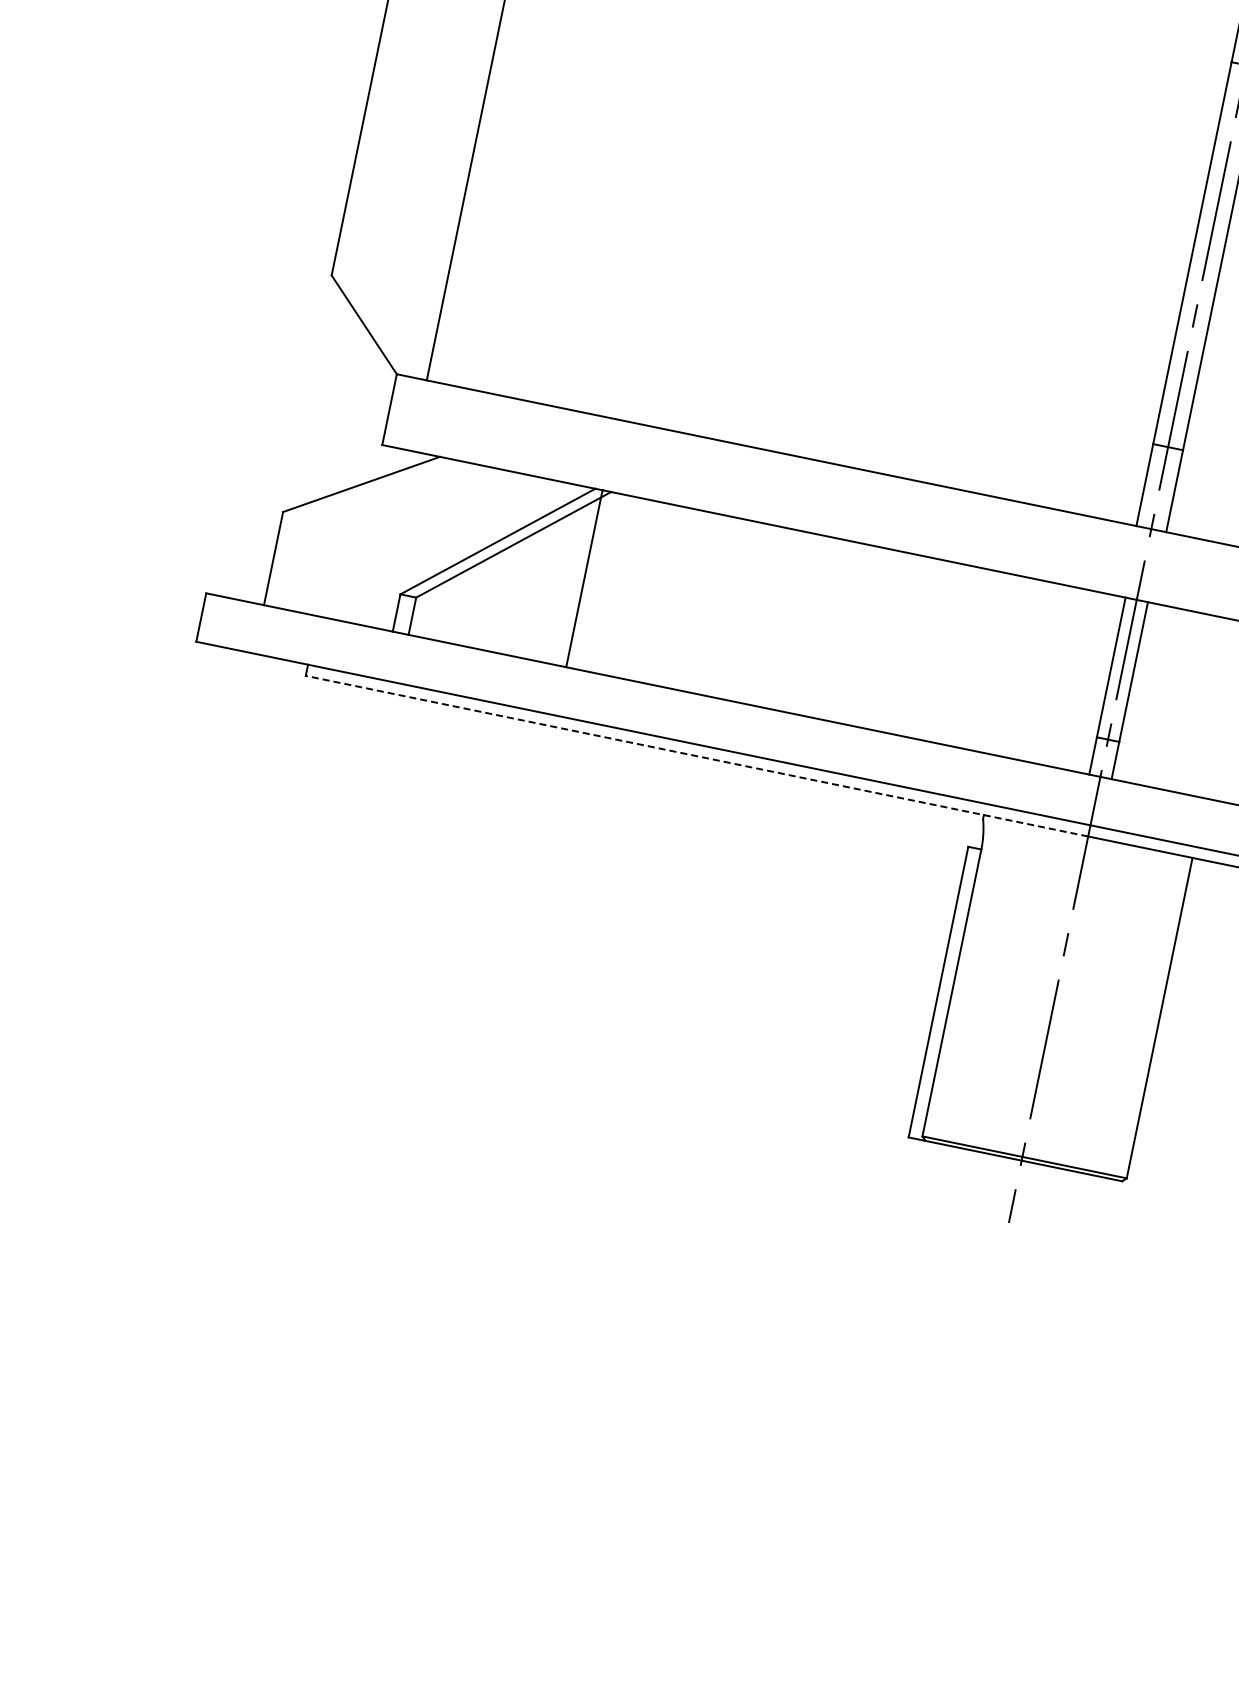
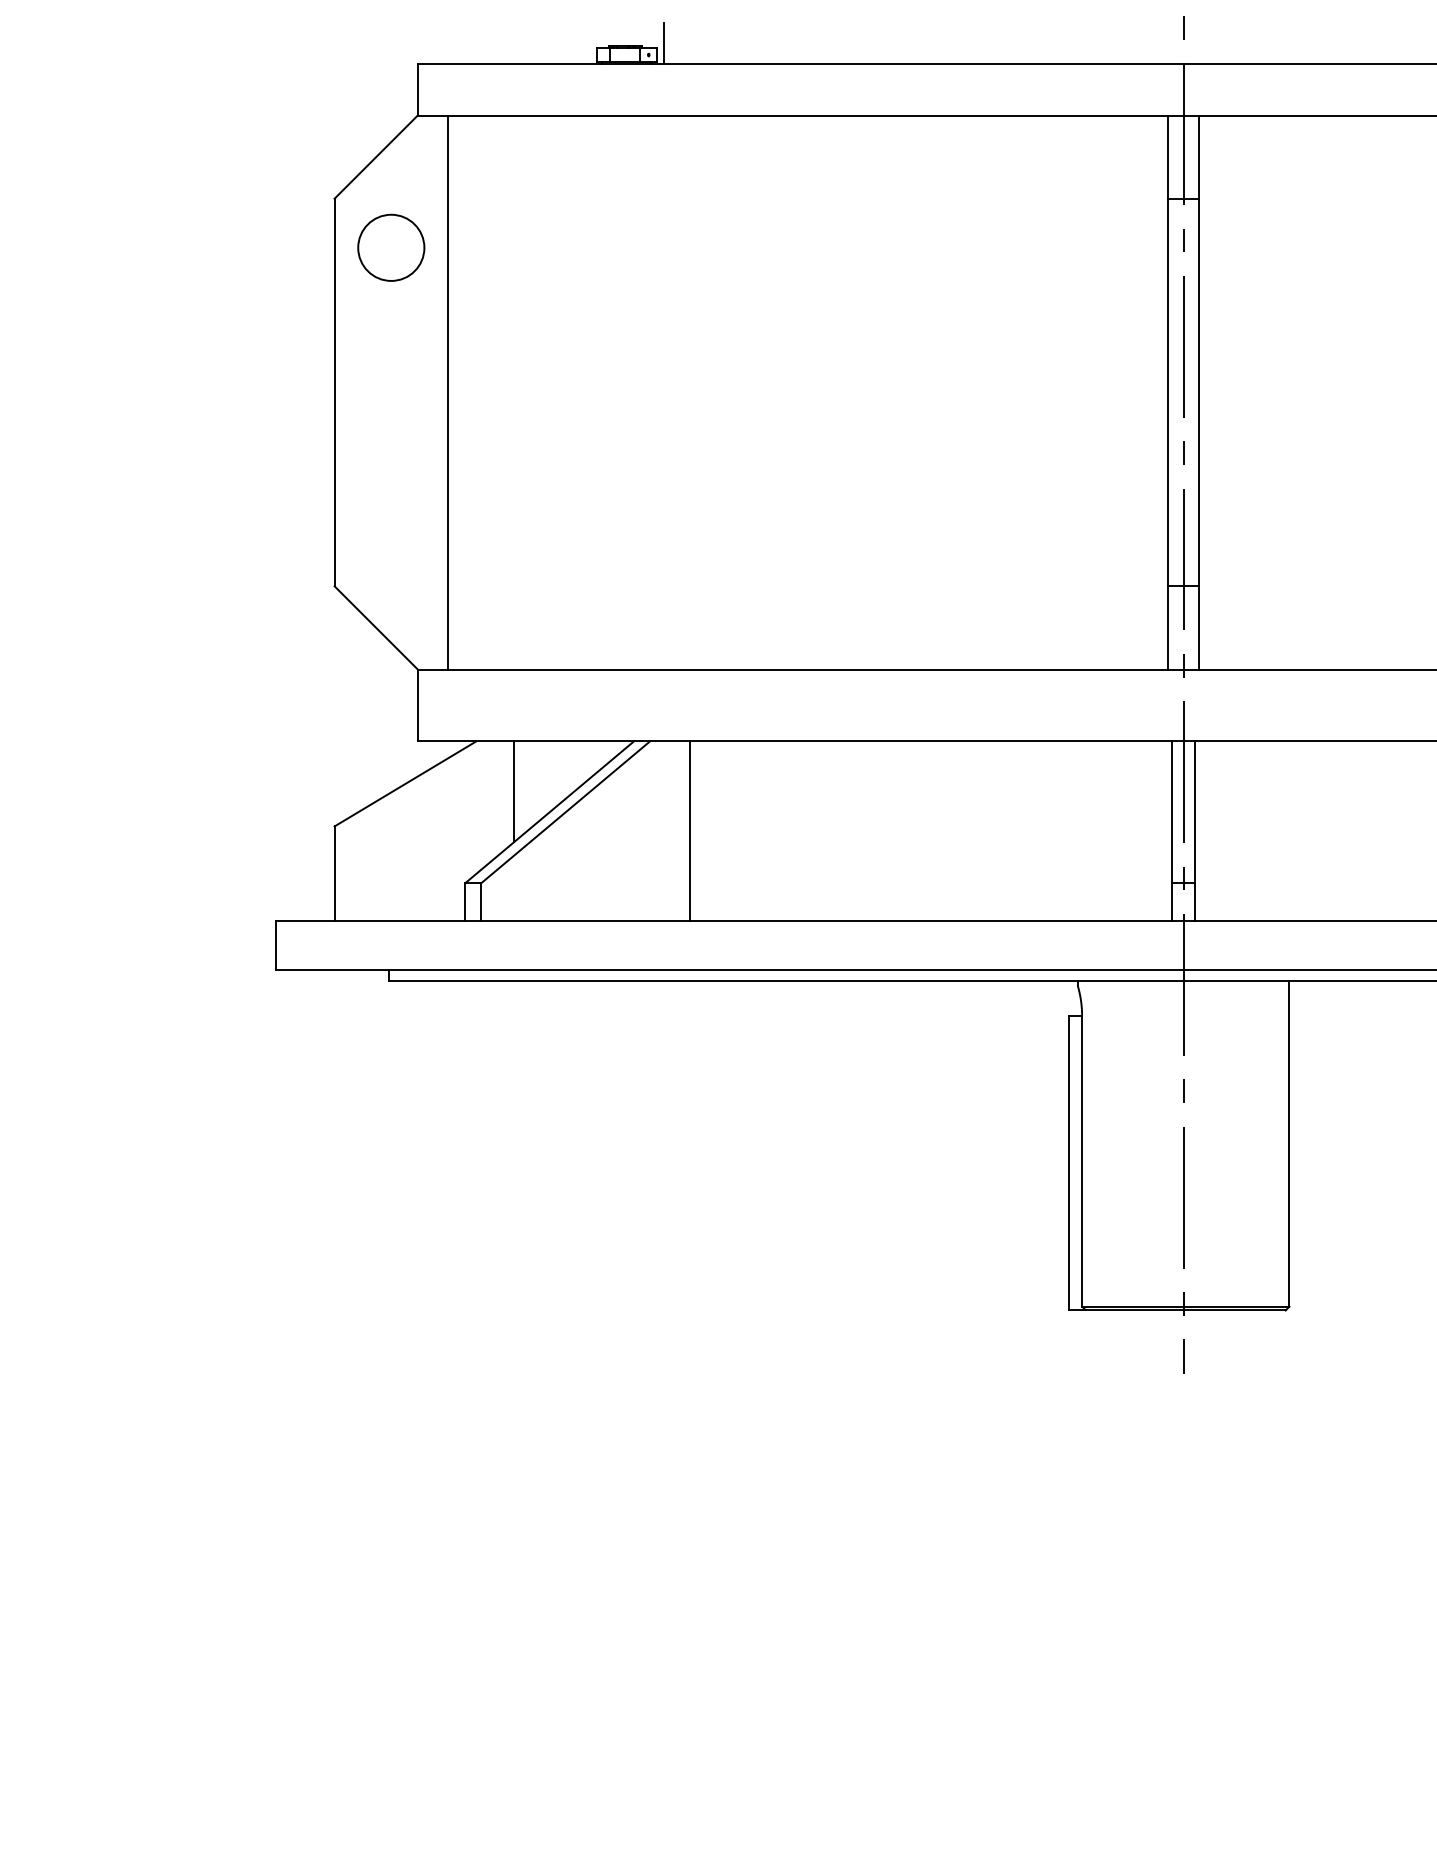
line: (467, 514) -> (514, 791), added
line: (584, 578) -> (690, 830), moved
line: (696, 756) -> (785, 981), dashed -> solid

